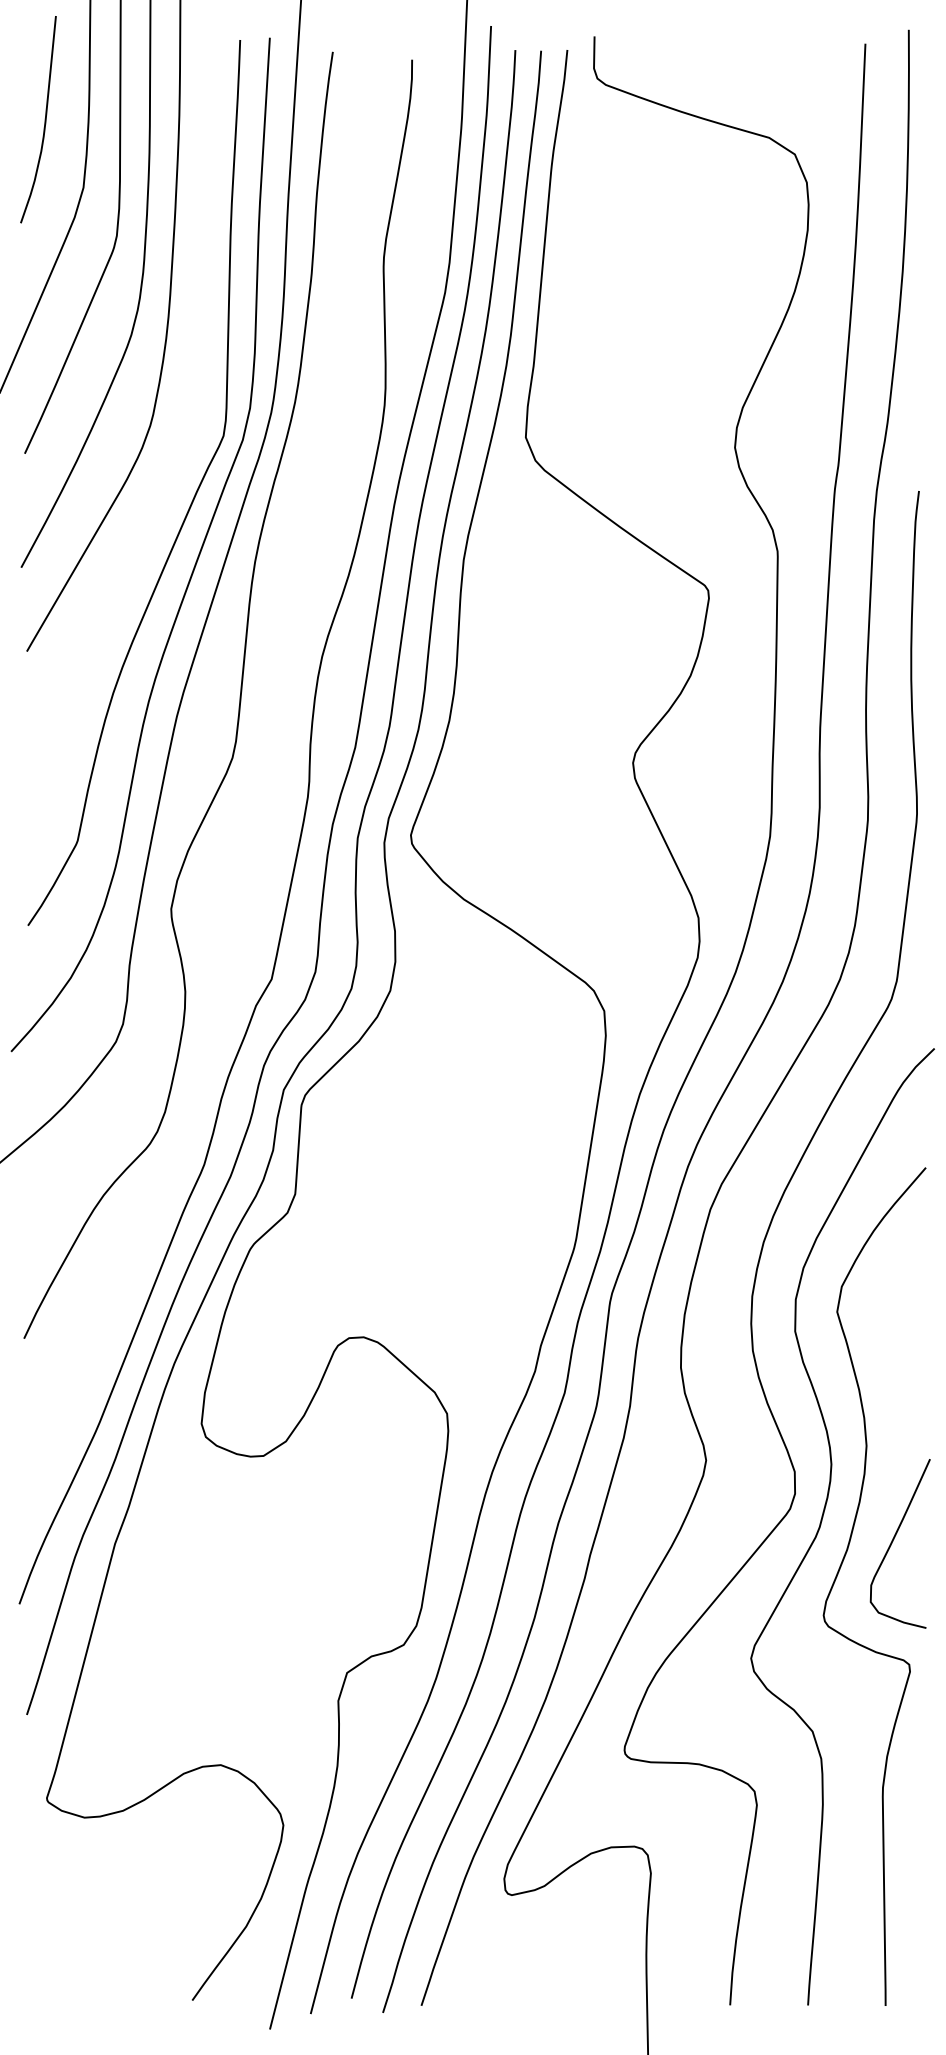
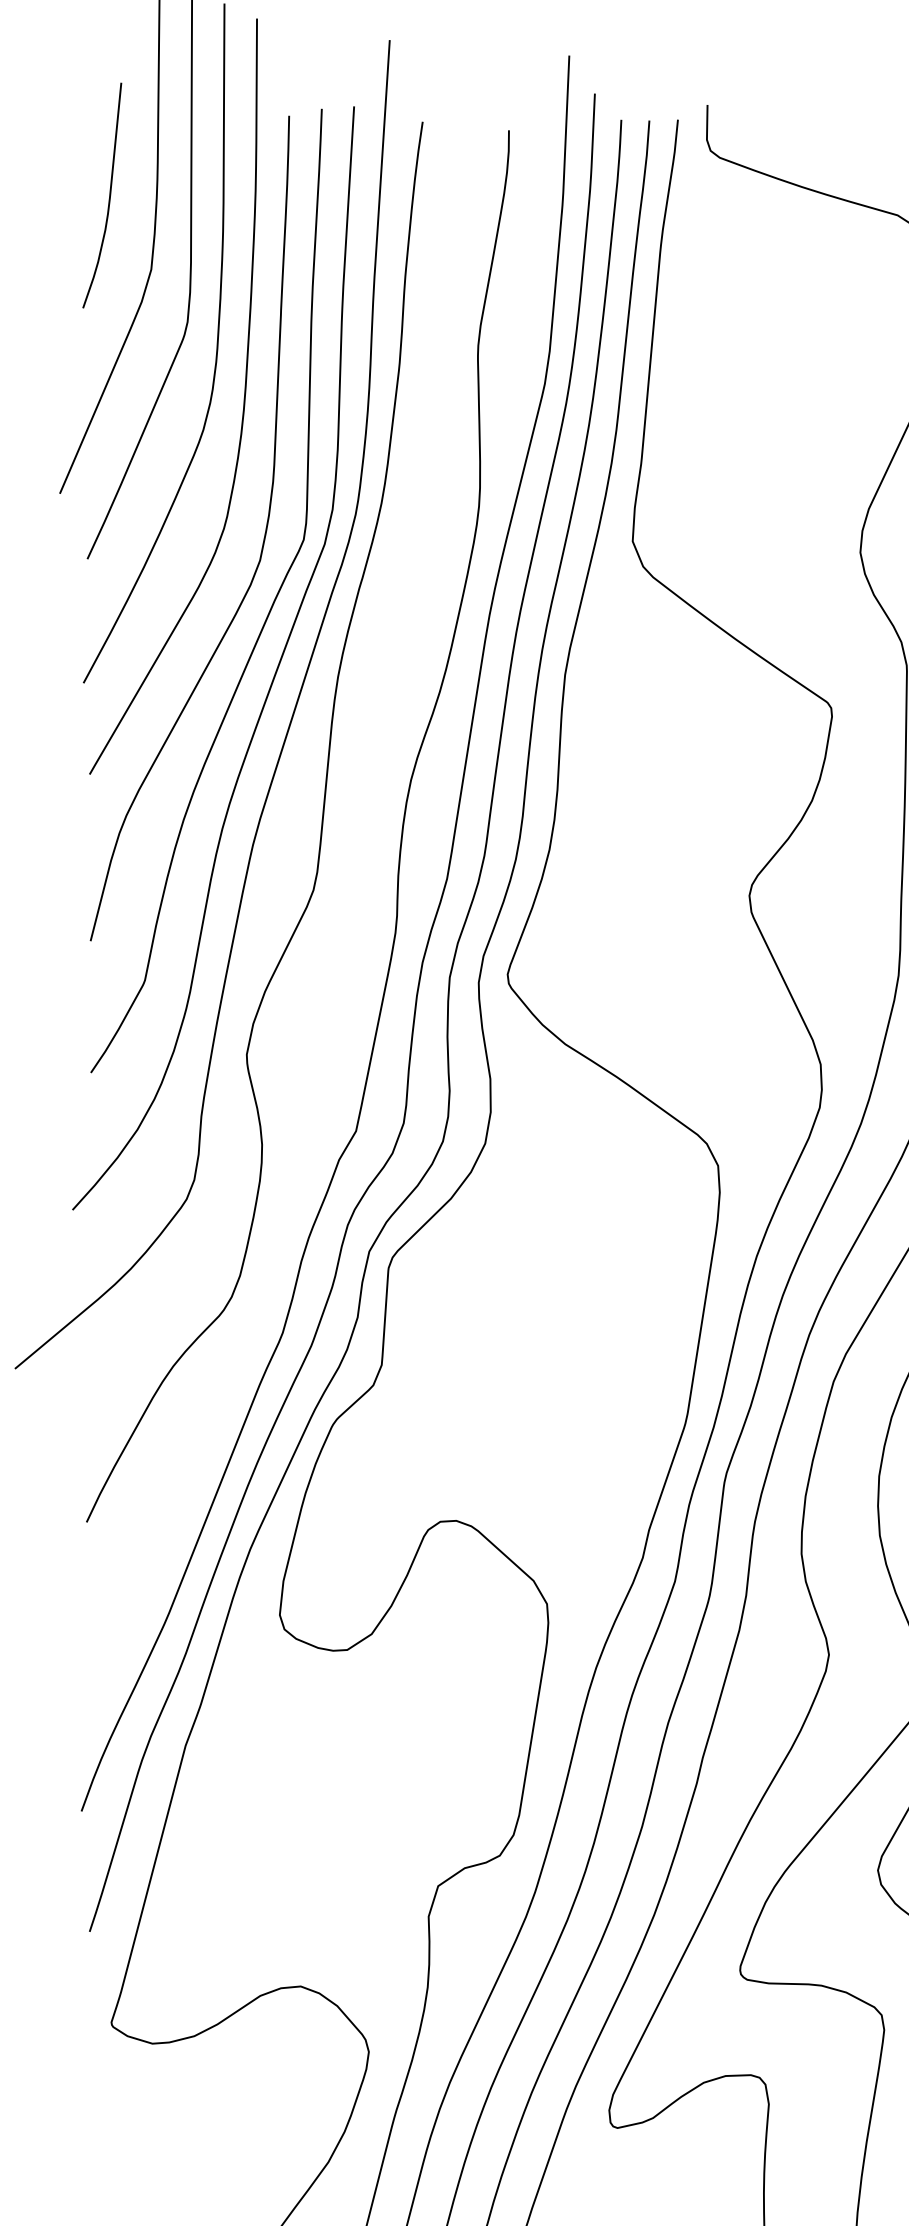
curve: (185, 439) -> (262, 543), added

